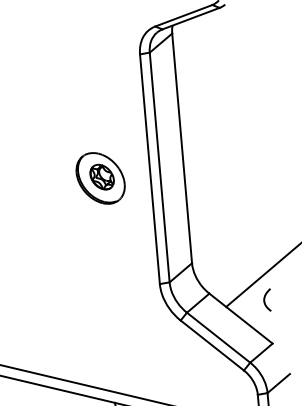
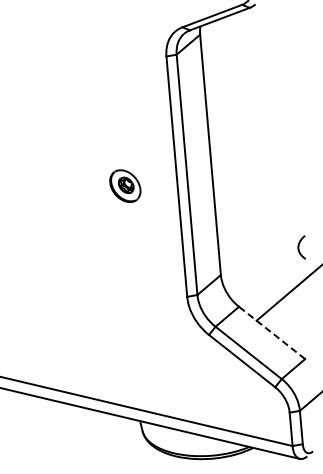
part: (100, 177) -> (125, 185), size x0.6
curve: (265, 300) -> (299, 247), moved
line: (240, 318) -> (271, 332), solid -> dashed

